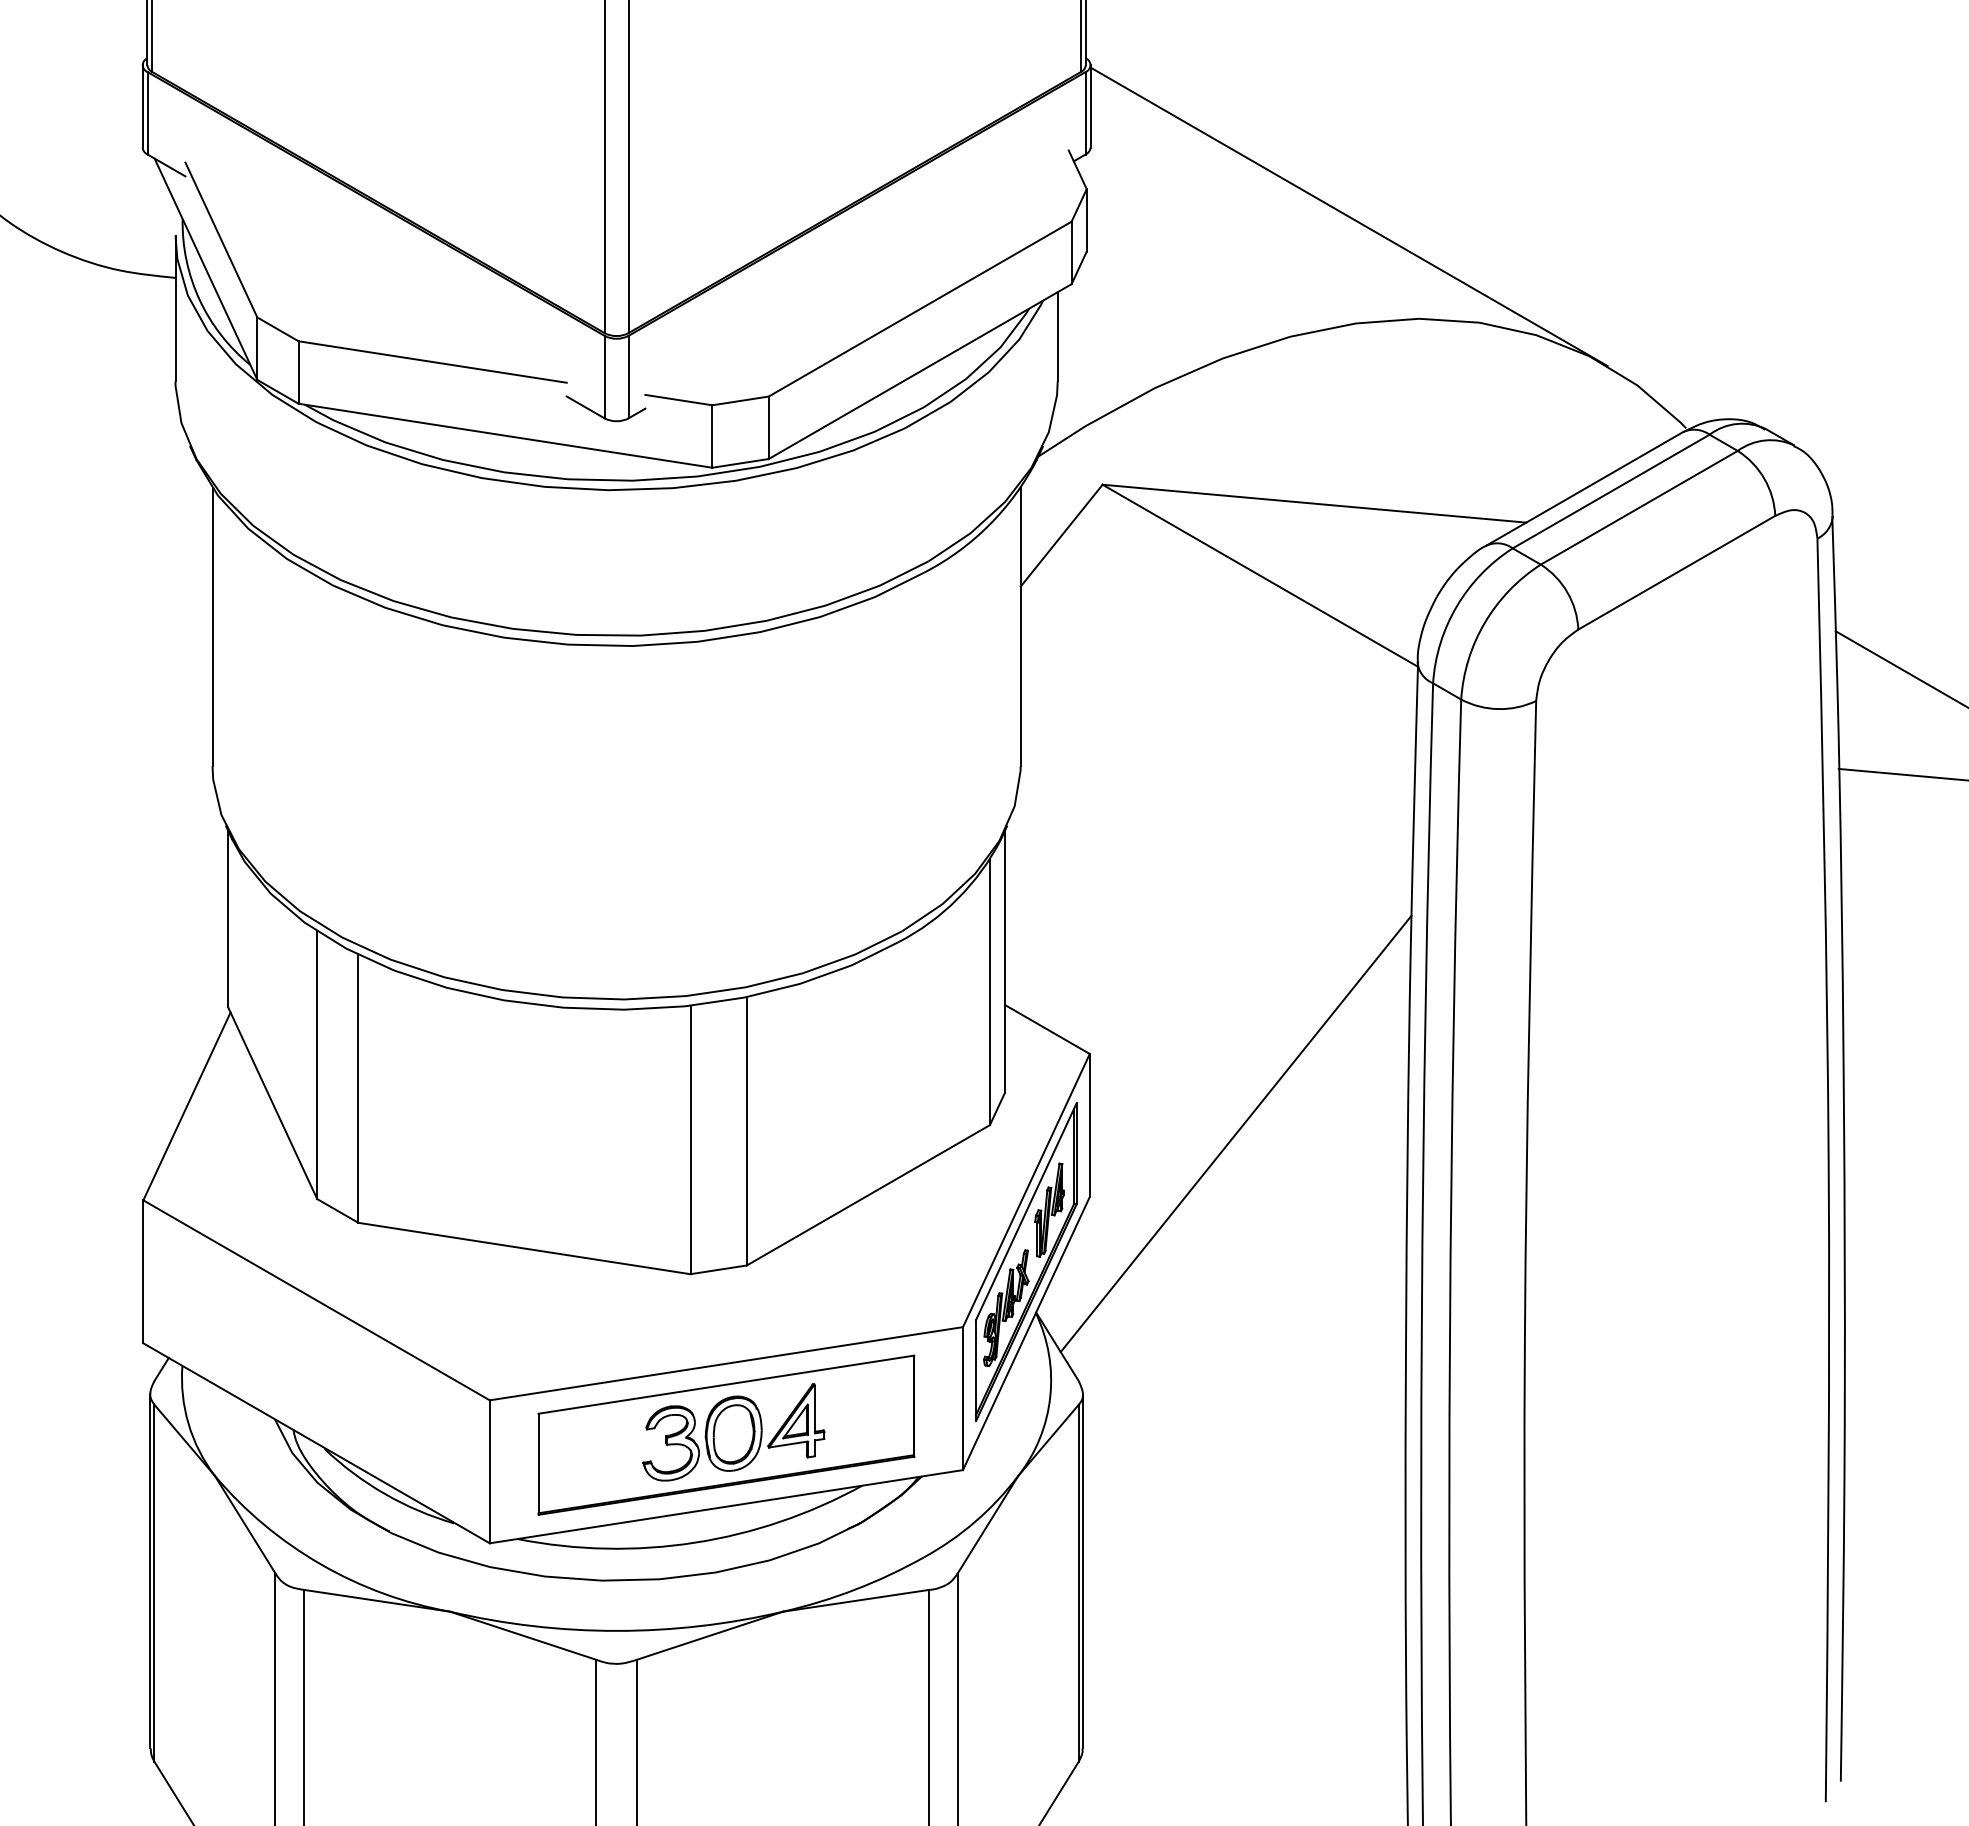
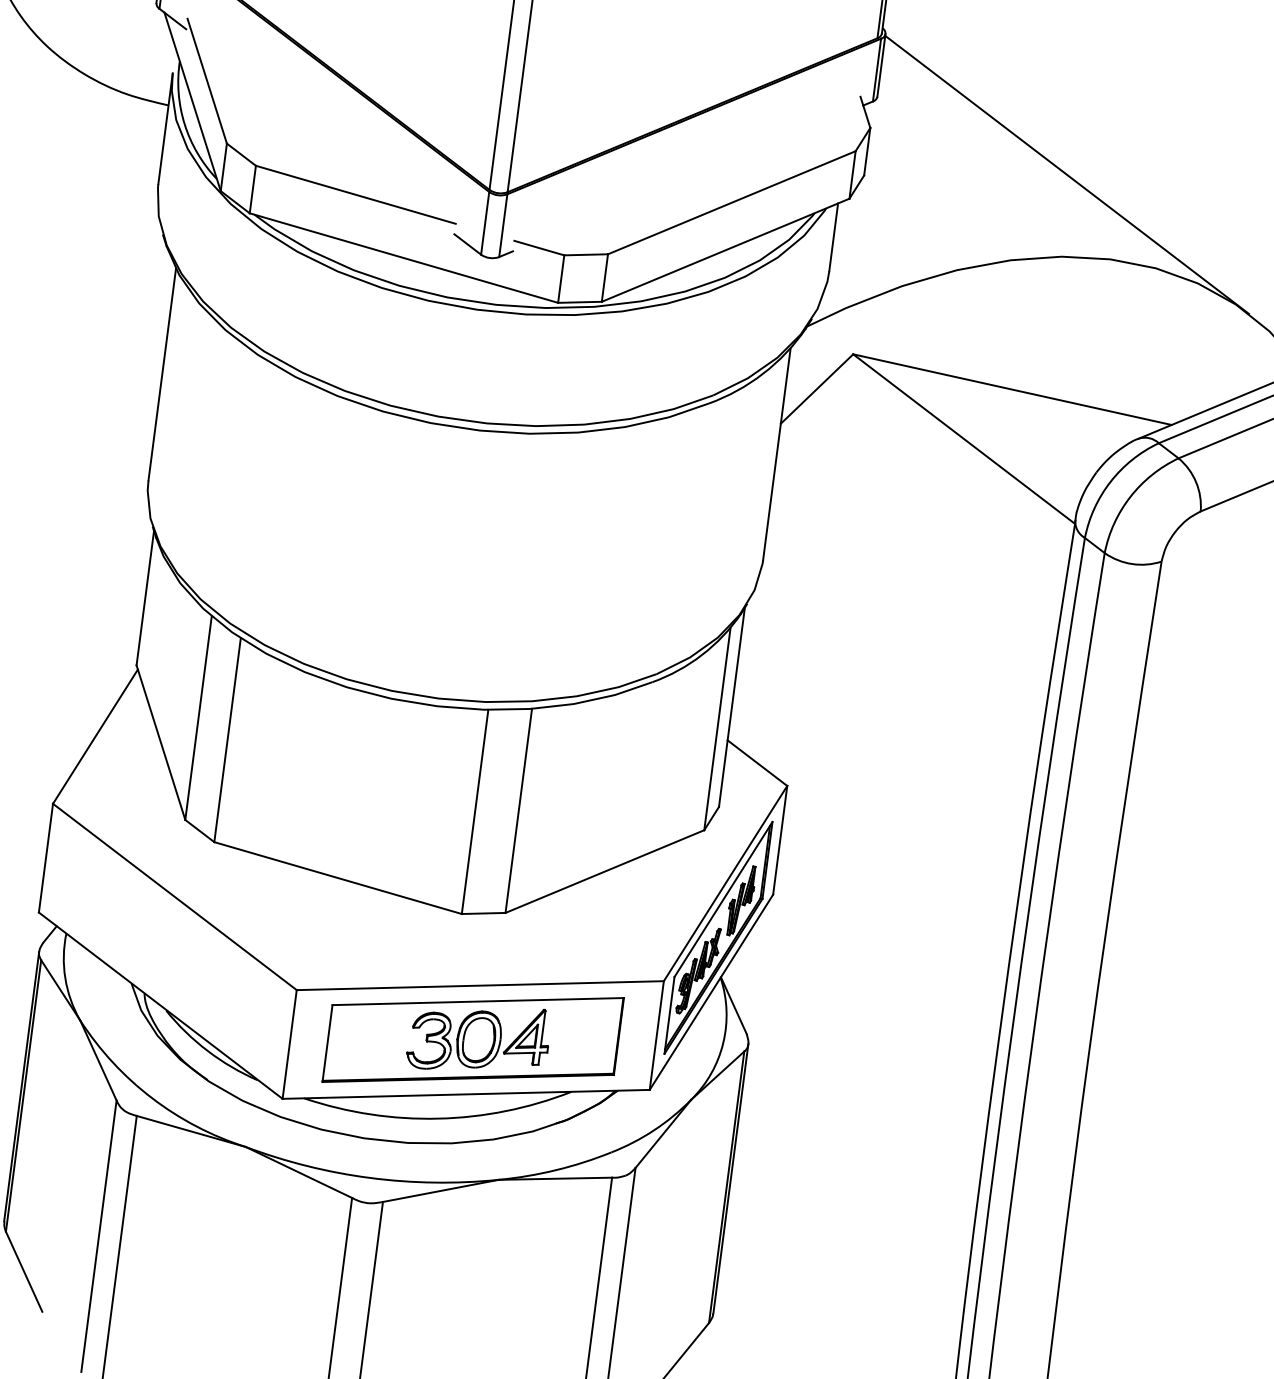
line: (1235, 1133) -> (890, 860), removed

